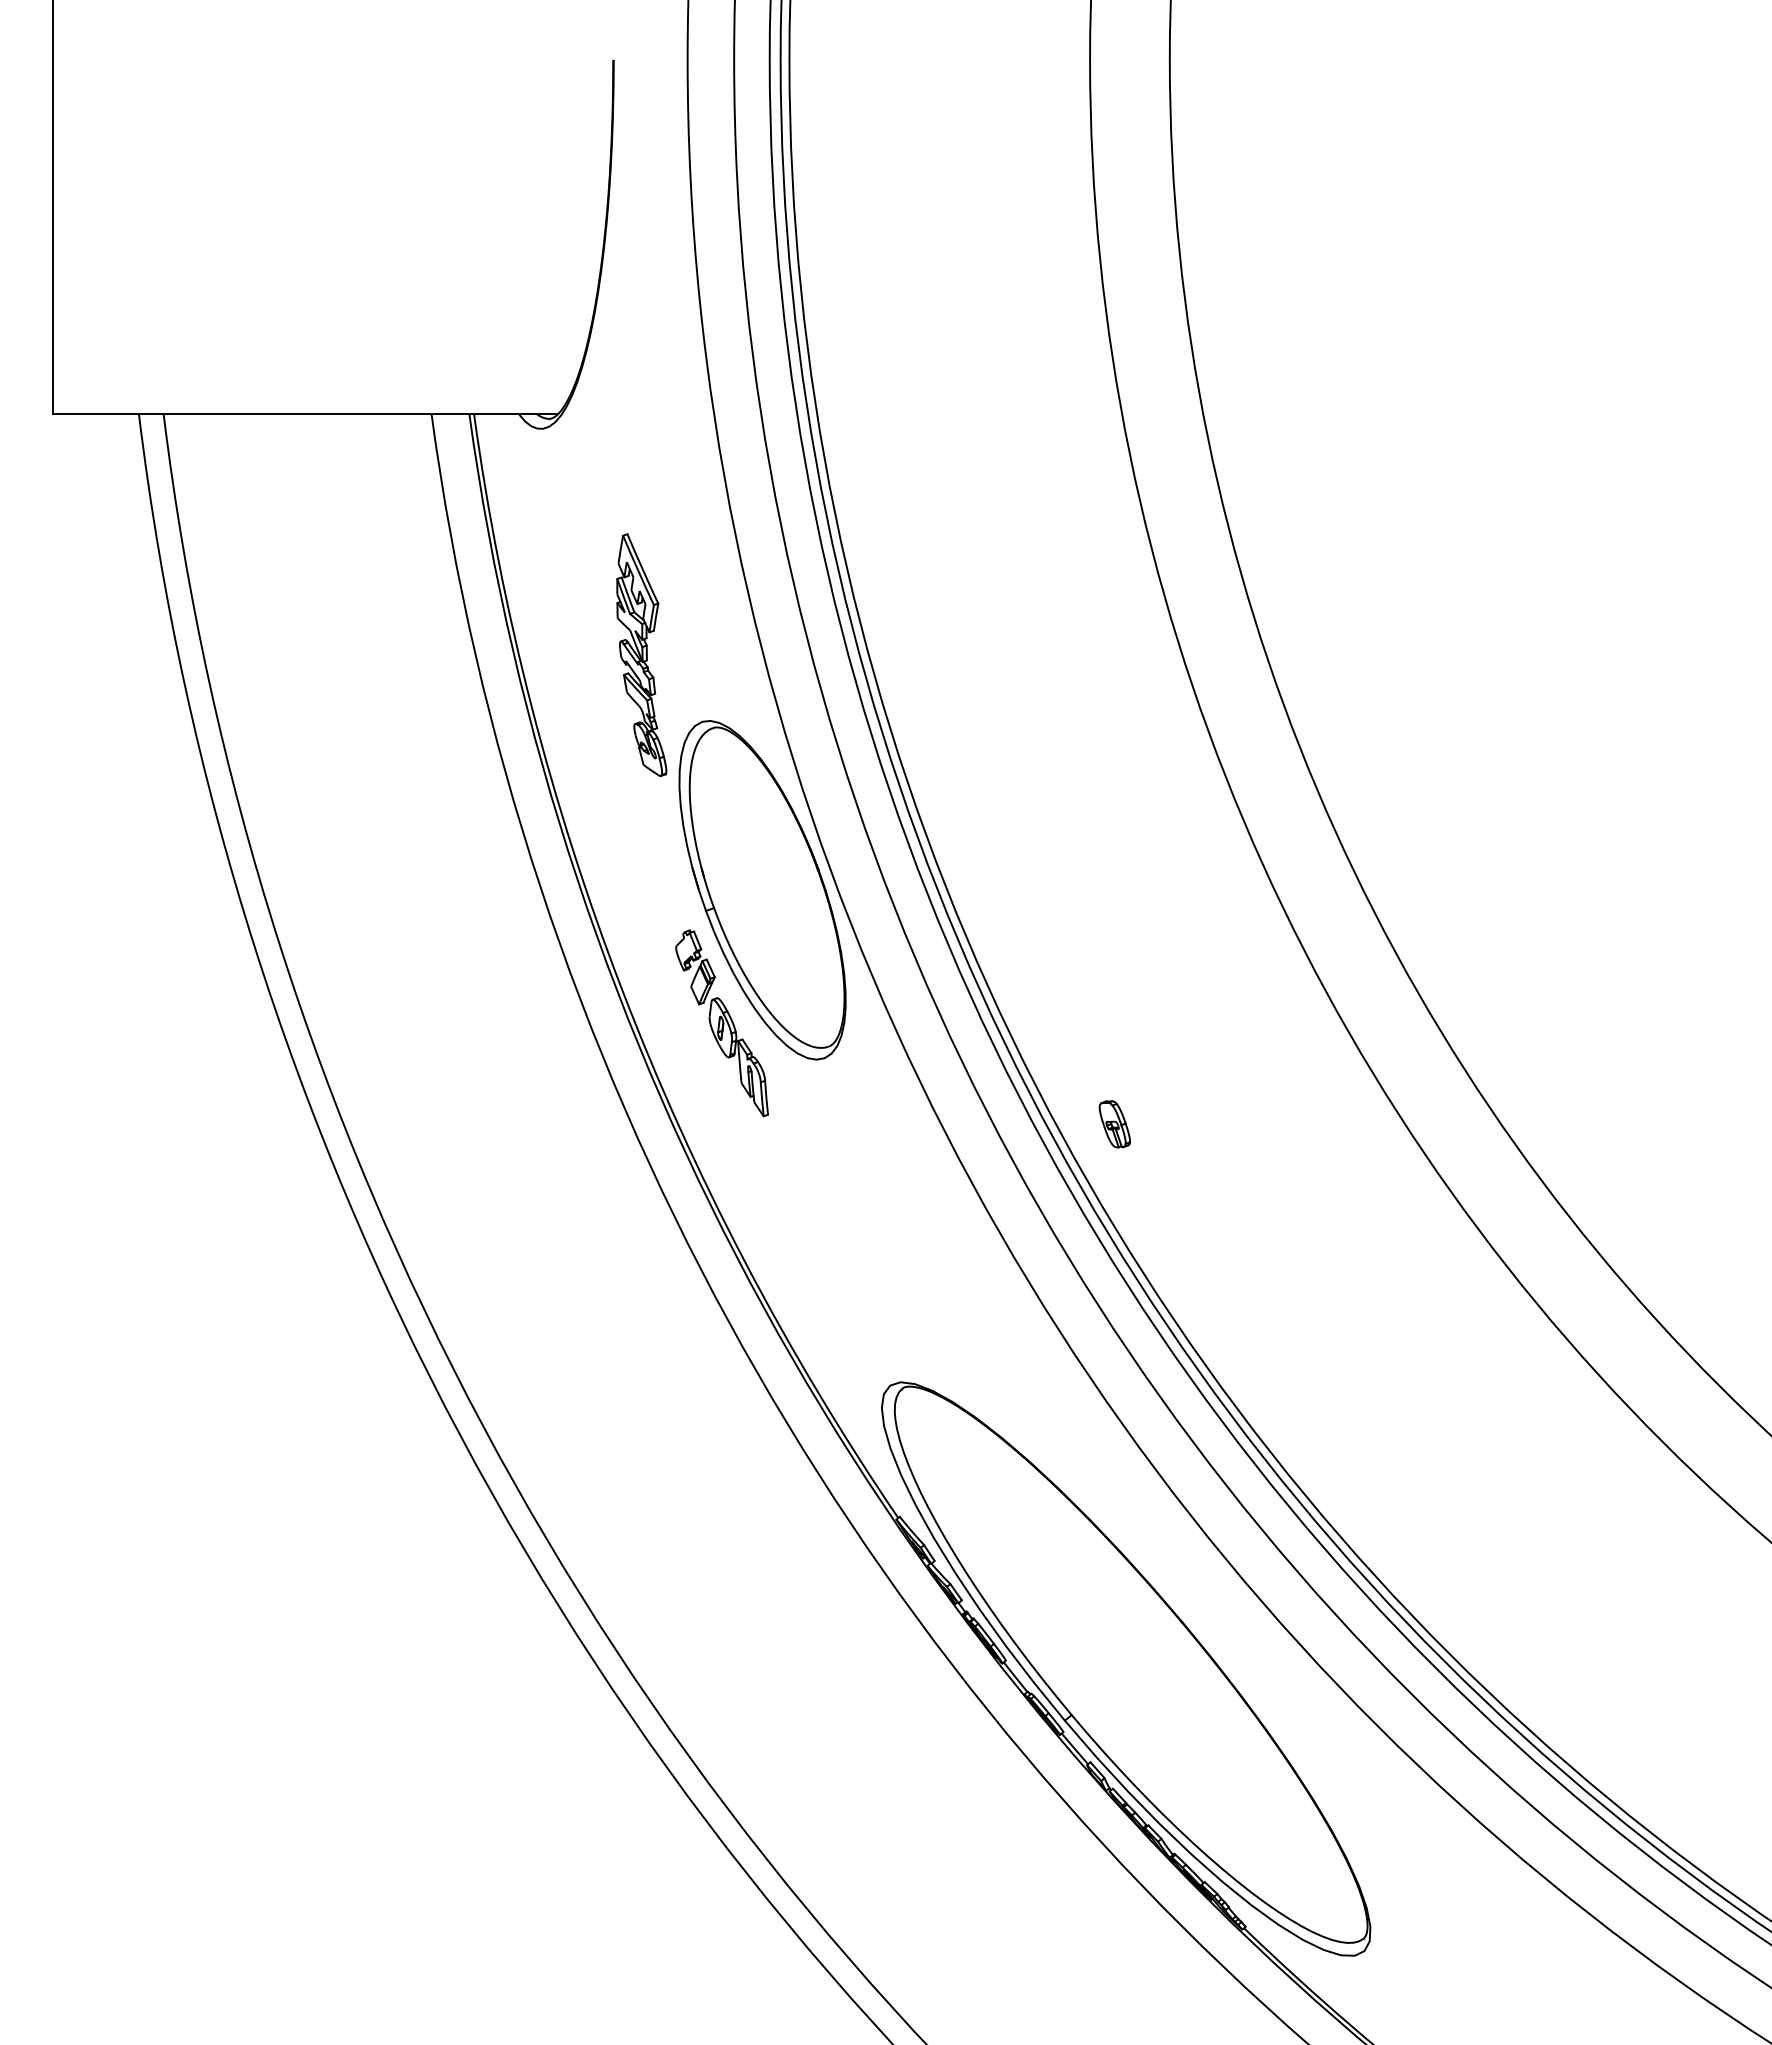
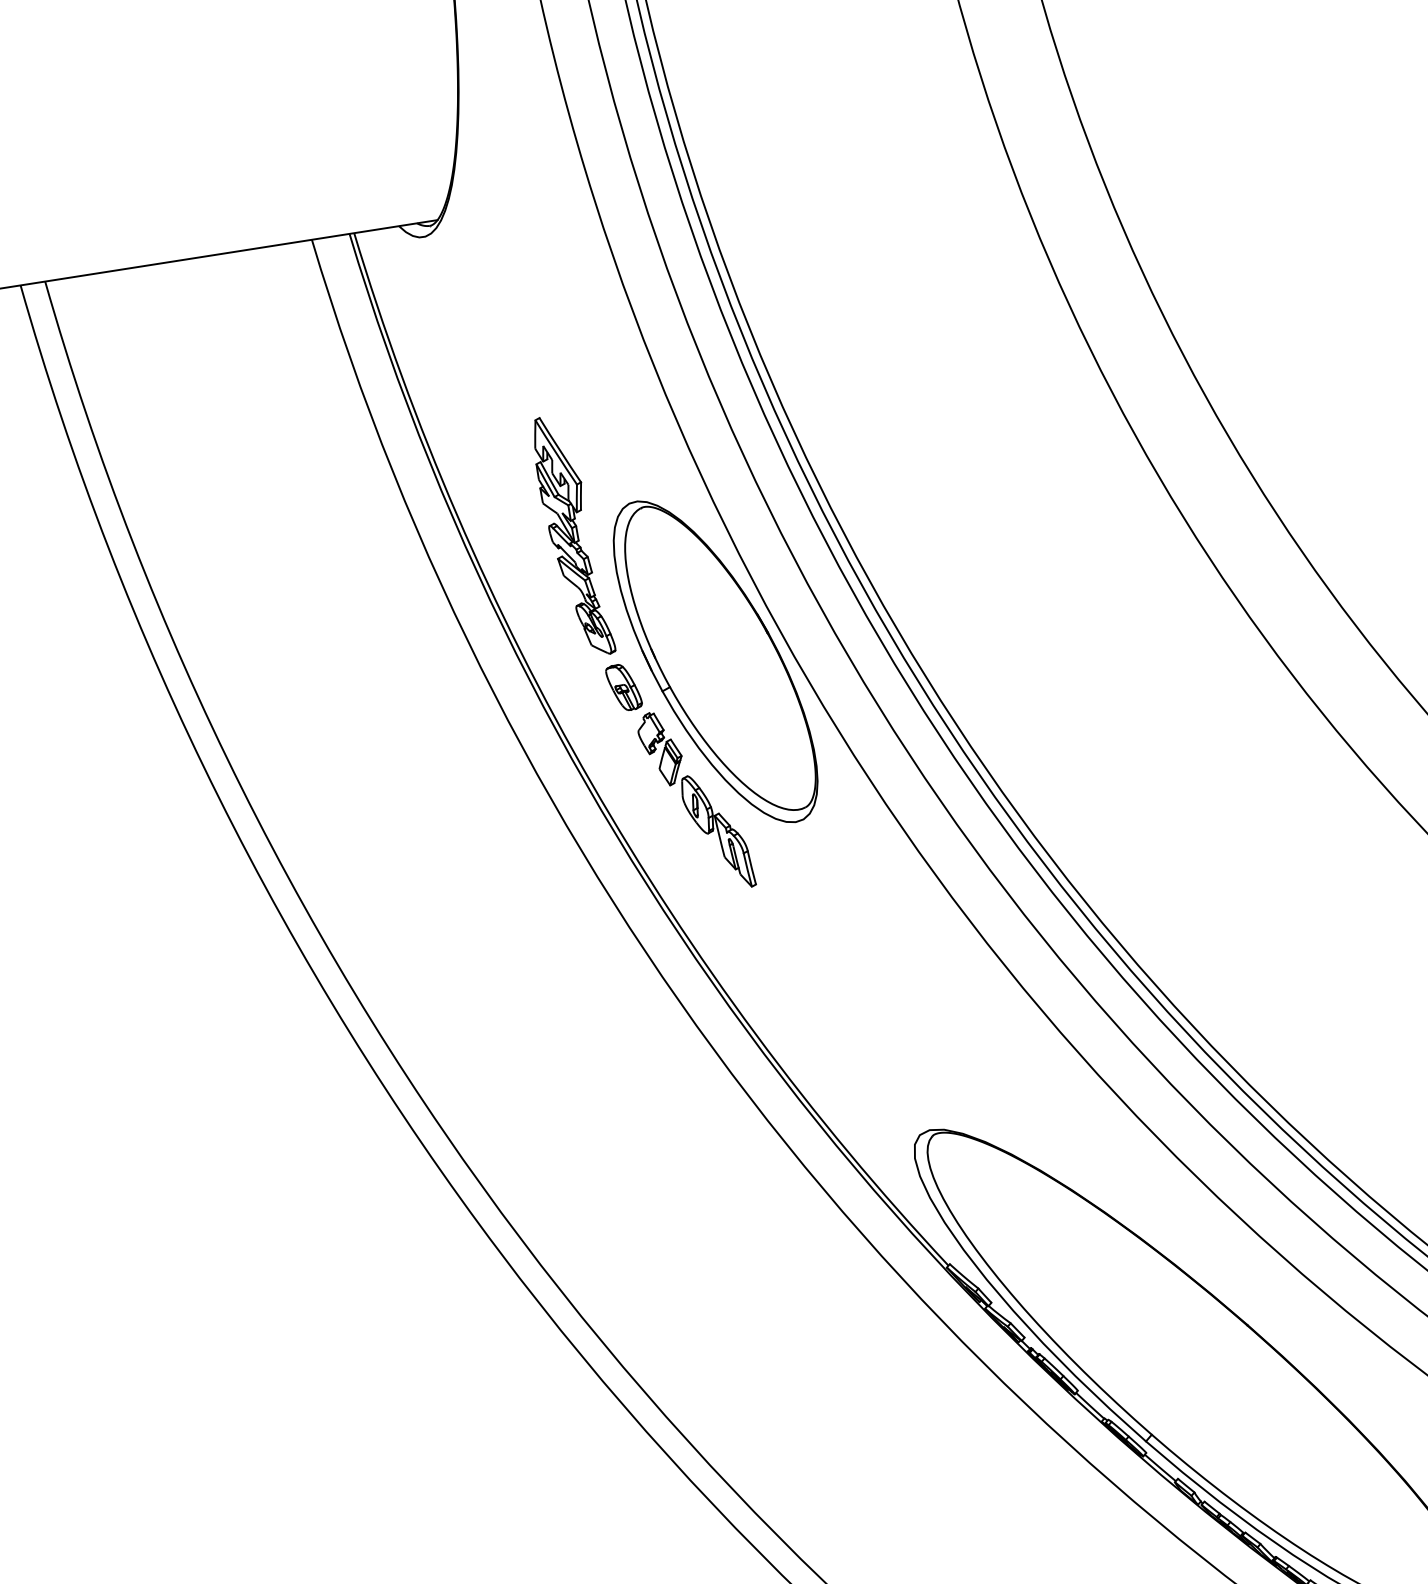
part: (641, 654) -> (572, 535), moved
part: (1114, 1124) -> (623, 687), moved

